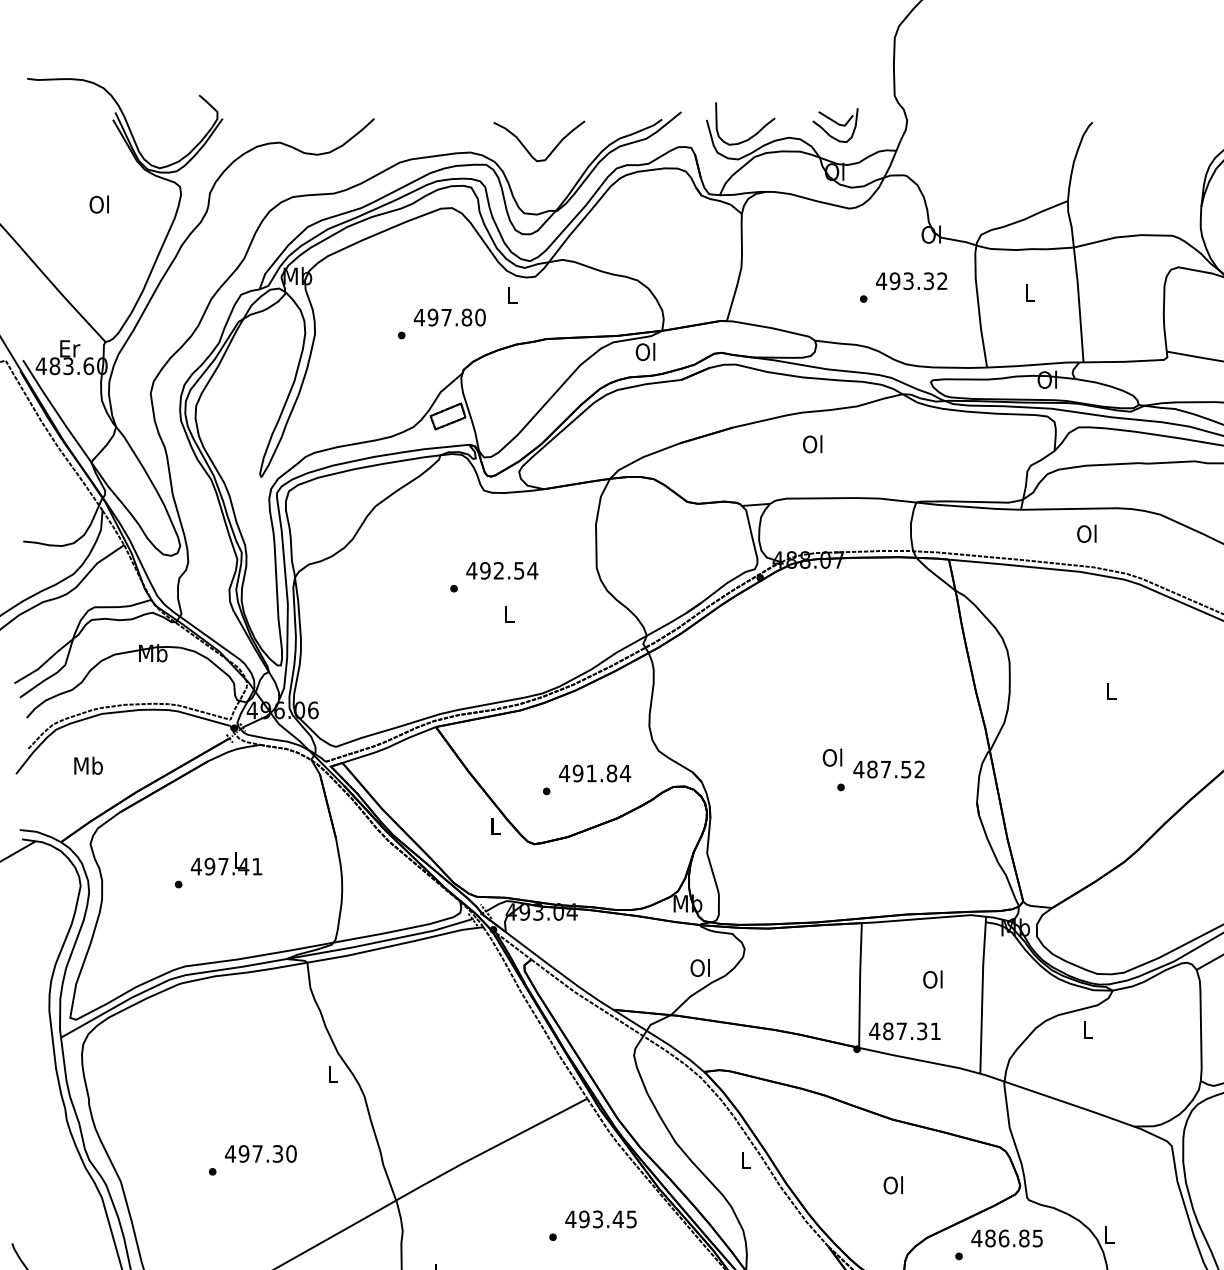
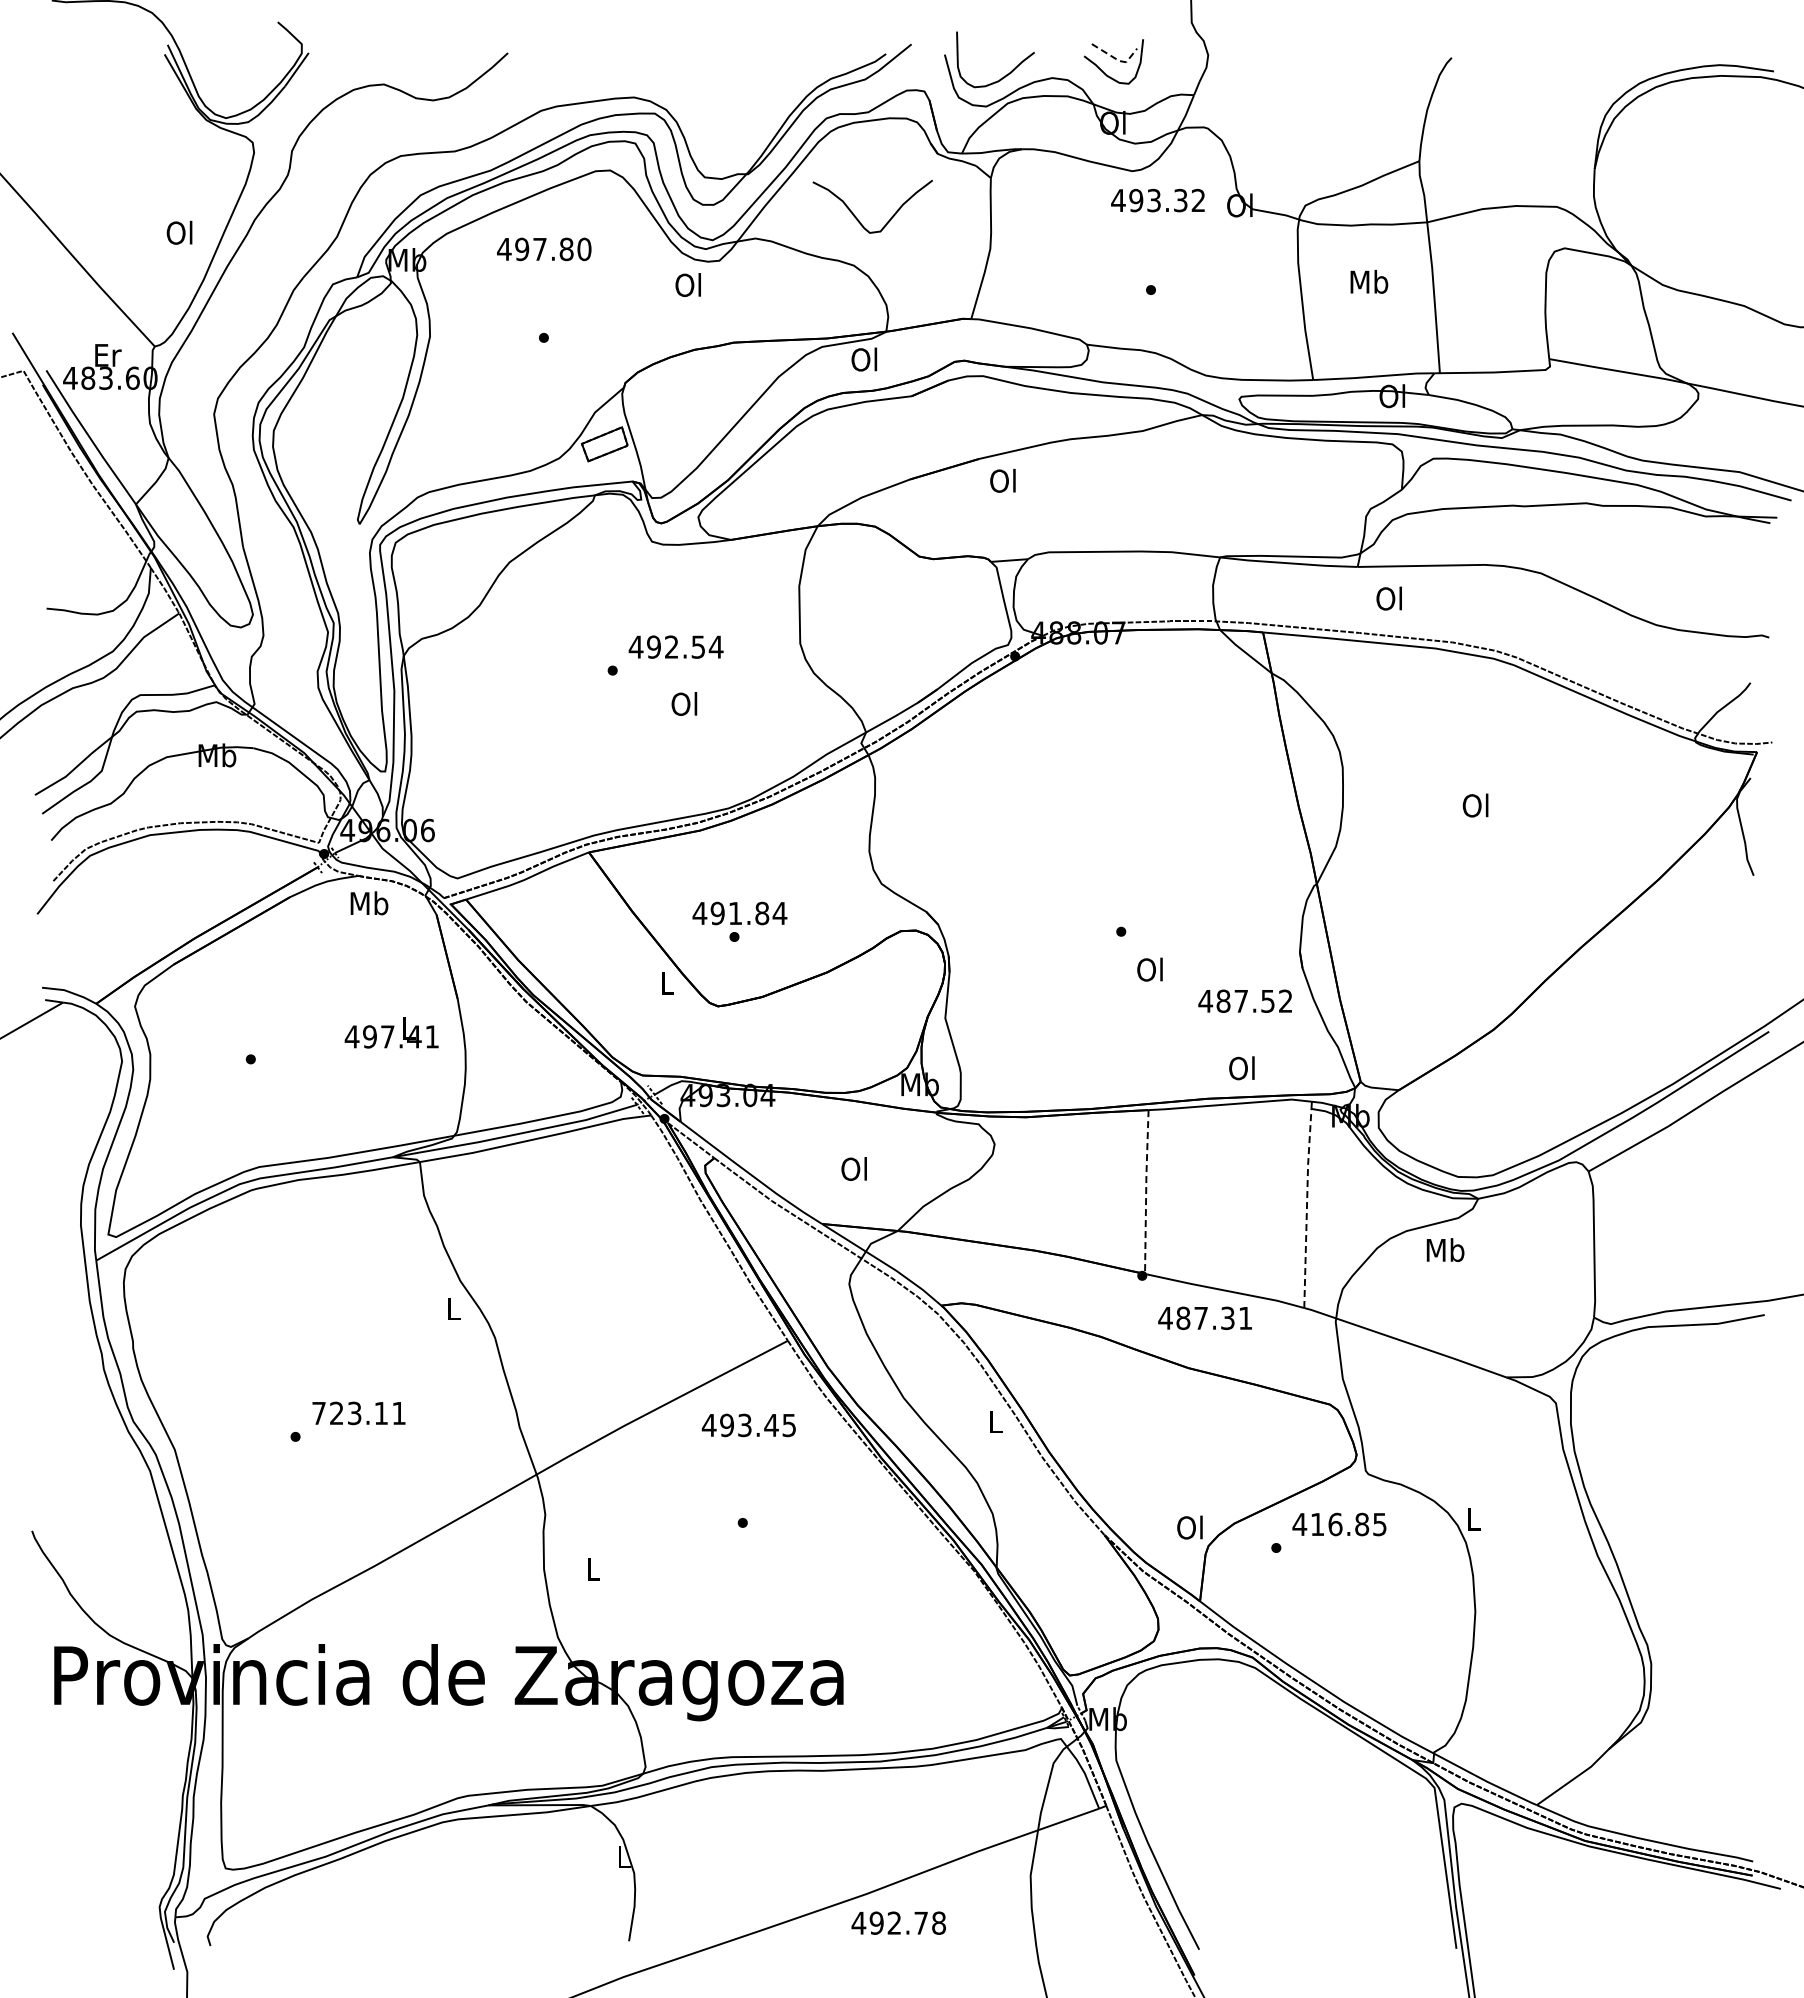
line: (838, 123) -> (1117, 59), solid -> dashed
curve: (526, 148) -> (856, 216), moved
text: (99, 204) -> (179, 232), moved
text: (911, 281) -> (1157, 200), moved
text: (1029, 292) -> (1369, 281), L -> Mb
text: (510, 294) -> (687, 284), L -> Ol
text: (450, 317) -> (544, 249), moved
text: (812, 444) -> (1002, 480), moved
text: (1086, 533) -> (1388, 598), moved
text: (508, 613) -> (684, 703), L -> Ol
text: (1110, 691) -> (1475, 805), L -> Ol
text: (832, 757) -> (1149, 969), moved
text: (88, 765) -> (369, 903), moved
text: (888, 768) -> (1244, 1000), moved
text: (594, 773) -> (739, 913), moved
text: (226, 863) -> (391, 1032), moved
text: (699, 967) -> (853, 1168), moved
text: (932, 979) -> (1241, 1068), moved
line: (860, 985) -> (1146, 1191), solid -> dashed
line: (982, 997) -> (1306, 1207), solid -> dashed
text: (1087, 1029) -> (1445, 1250), L -> Mb
text: (904, 1030) -> (1204, 1317), moved
text: (260, 1154) -> (358, 1413), 497.30 -> 723.11
text: (892, 1185) -> (1189, 1527), moved
text: (600, 1219) -> (748, 1425), moved
text: (990, 1238) -> (1317, 1524), 486.85 -> 416.85

